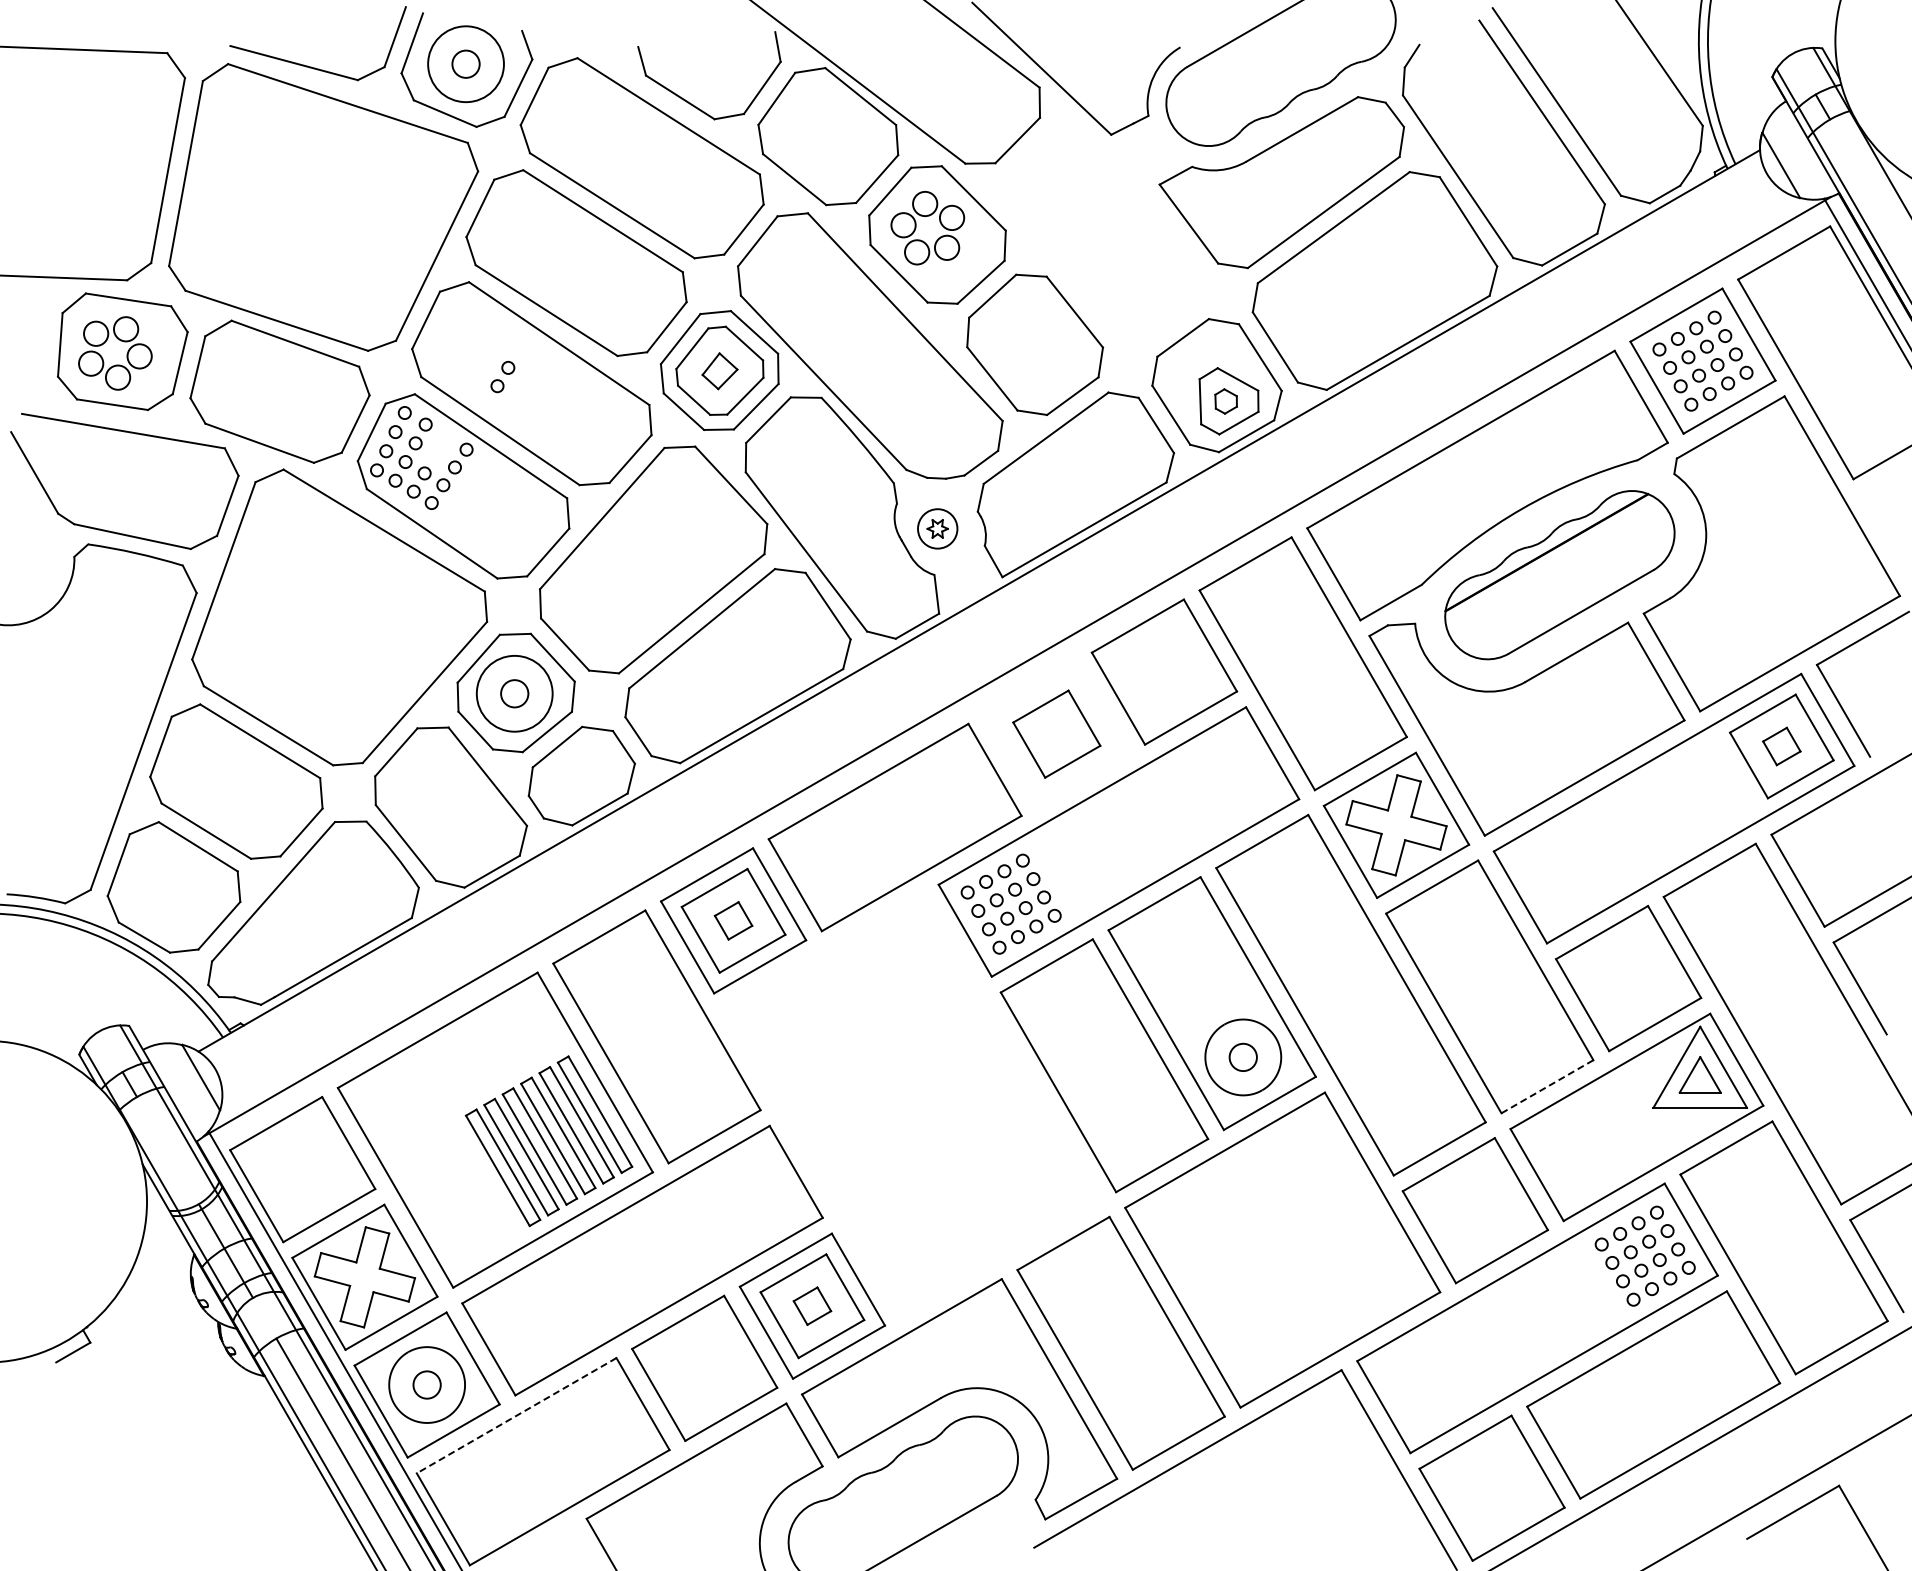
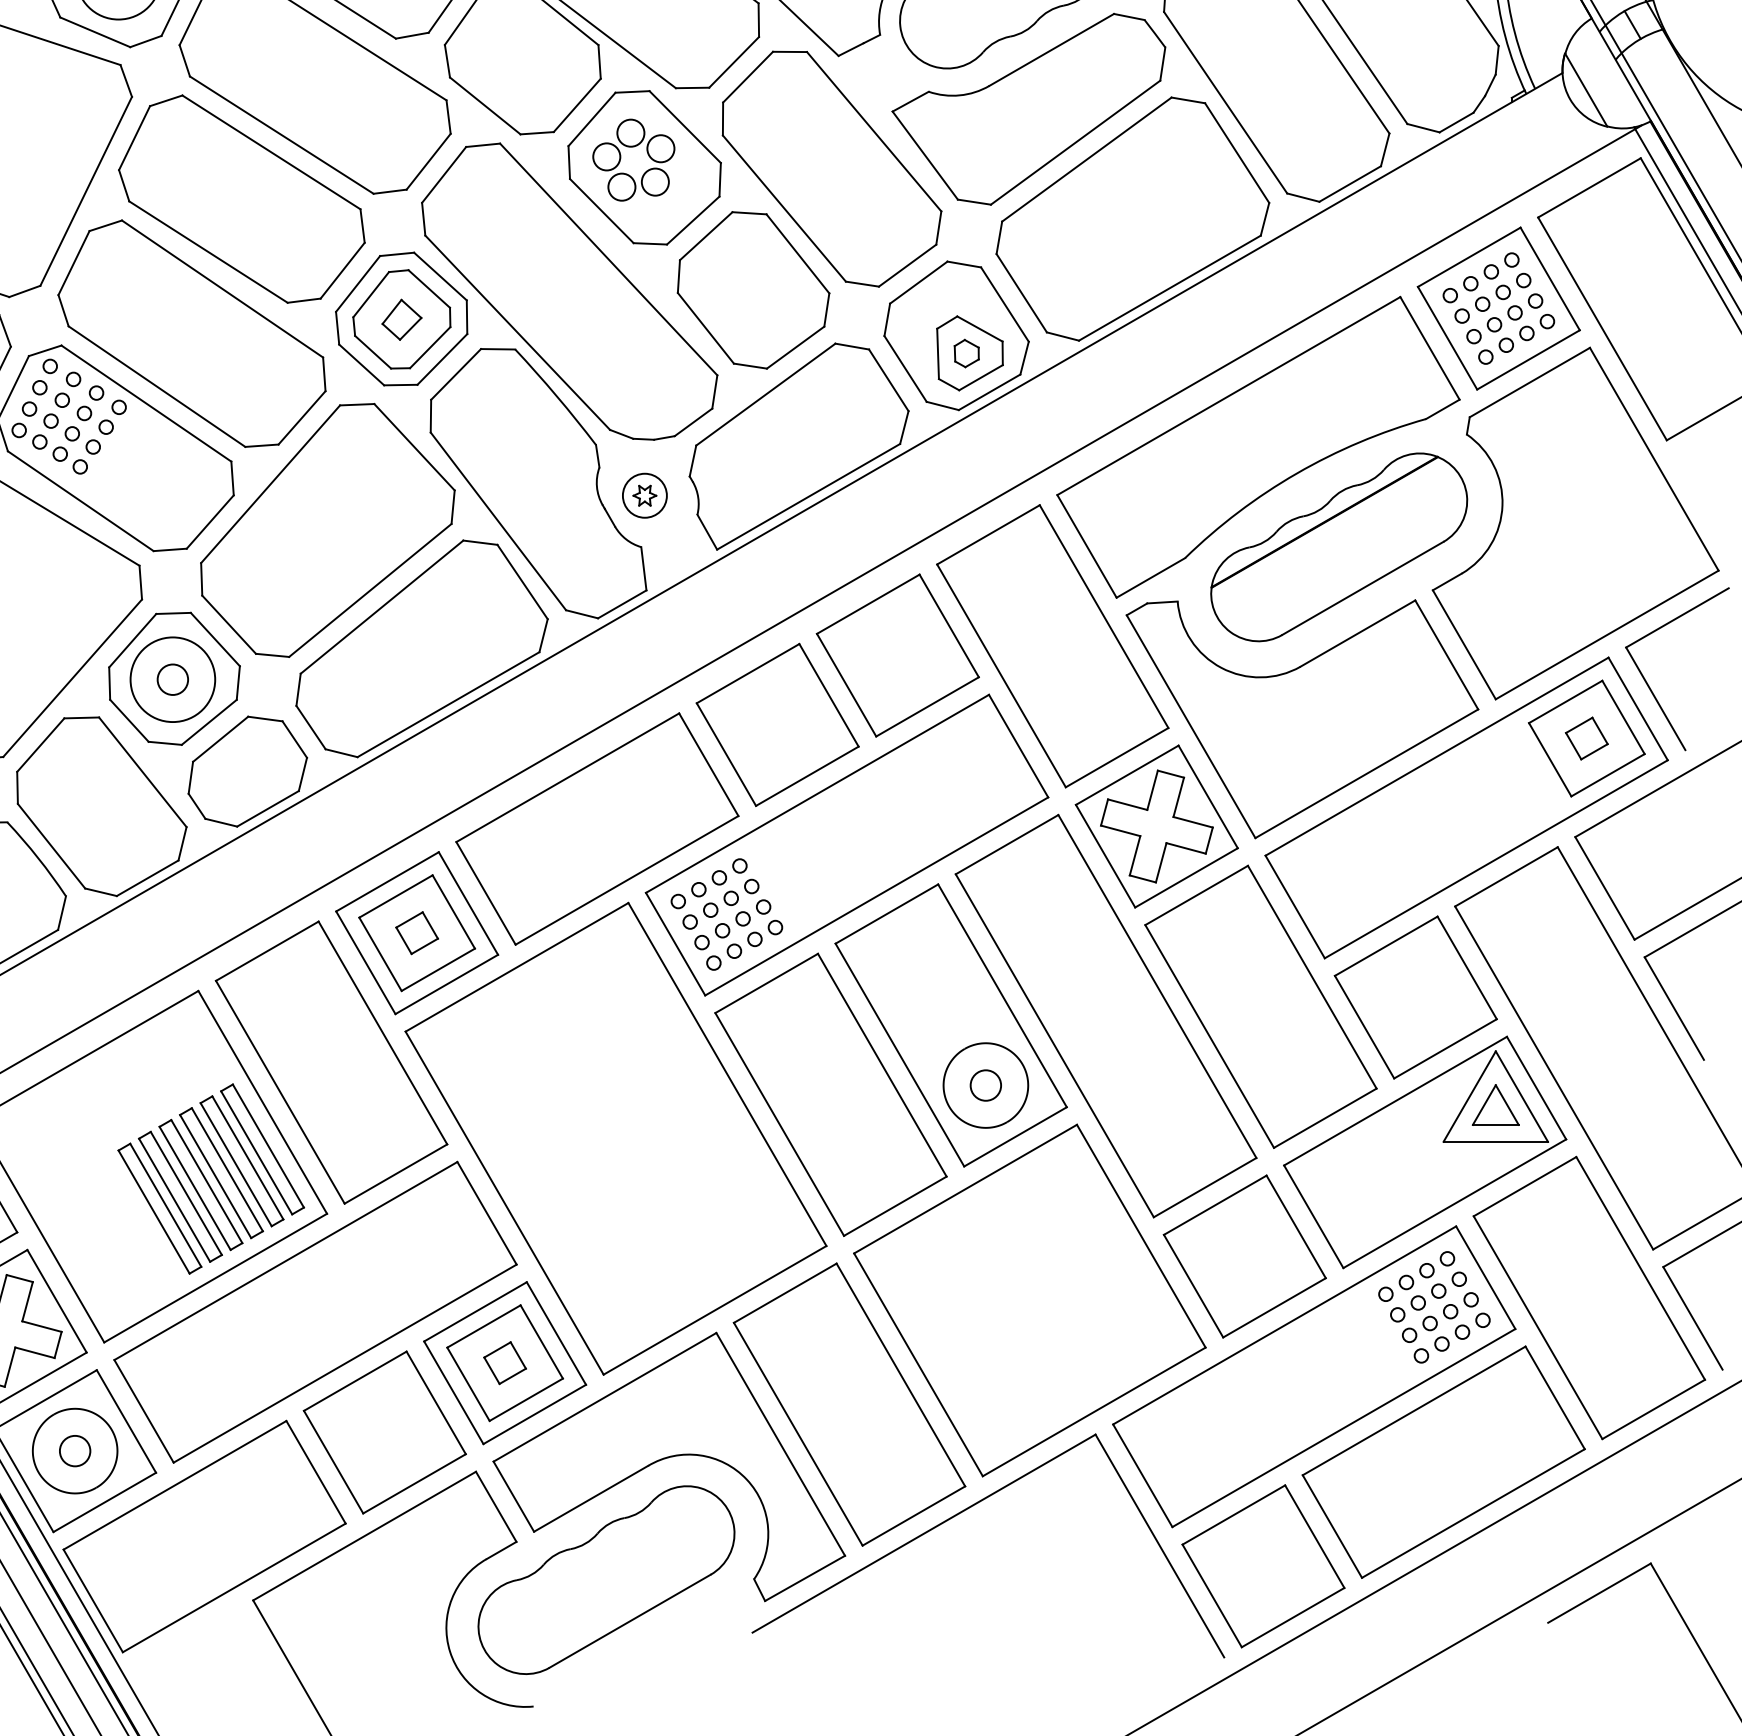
part: (1105, 236) -> (832, 169), added
part: (502, 377) -> (90, 403), moved
part: (1056, 733) -> (777, 724), size x1.67
line: (1547, 1086) -> (1325, 1117), dashed -> solid
part: (911, 1104) -> (615, 1138), added
line: (516, 1415) -> (174, 1485), dashed -> solid

